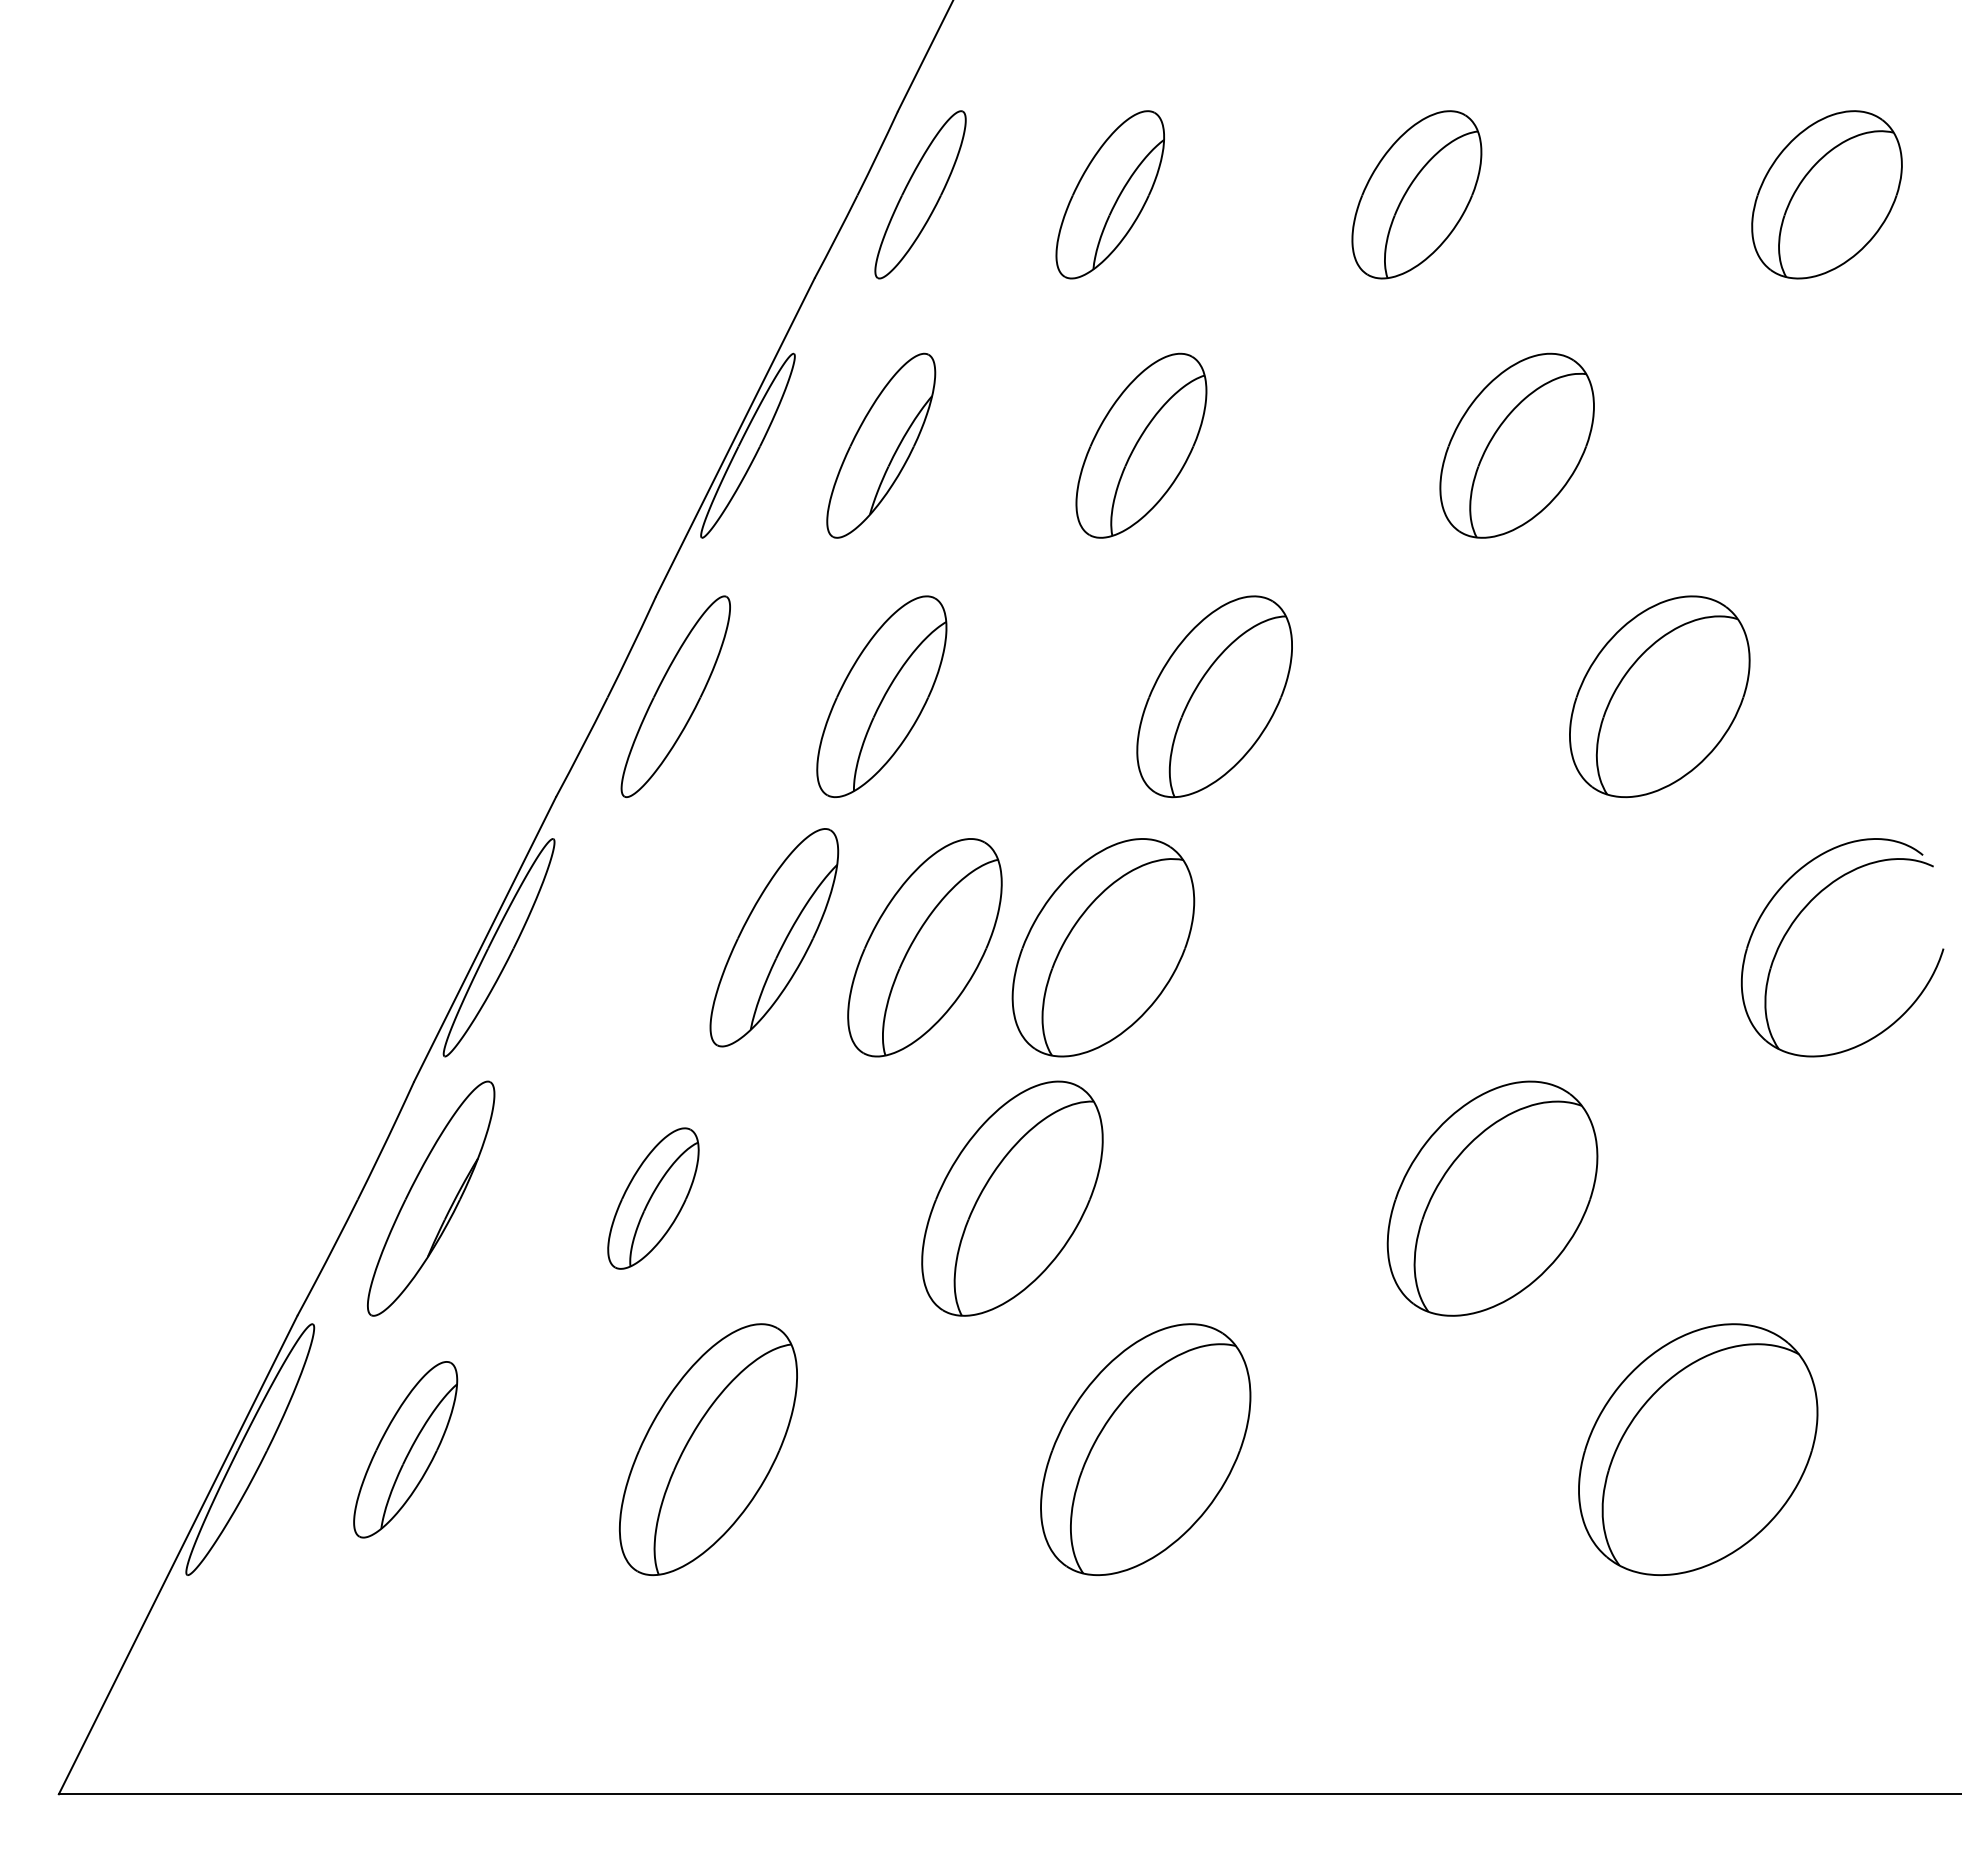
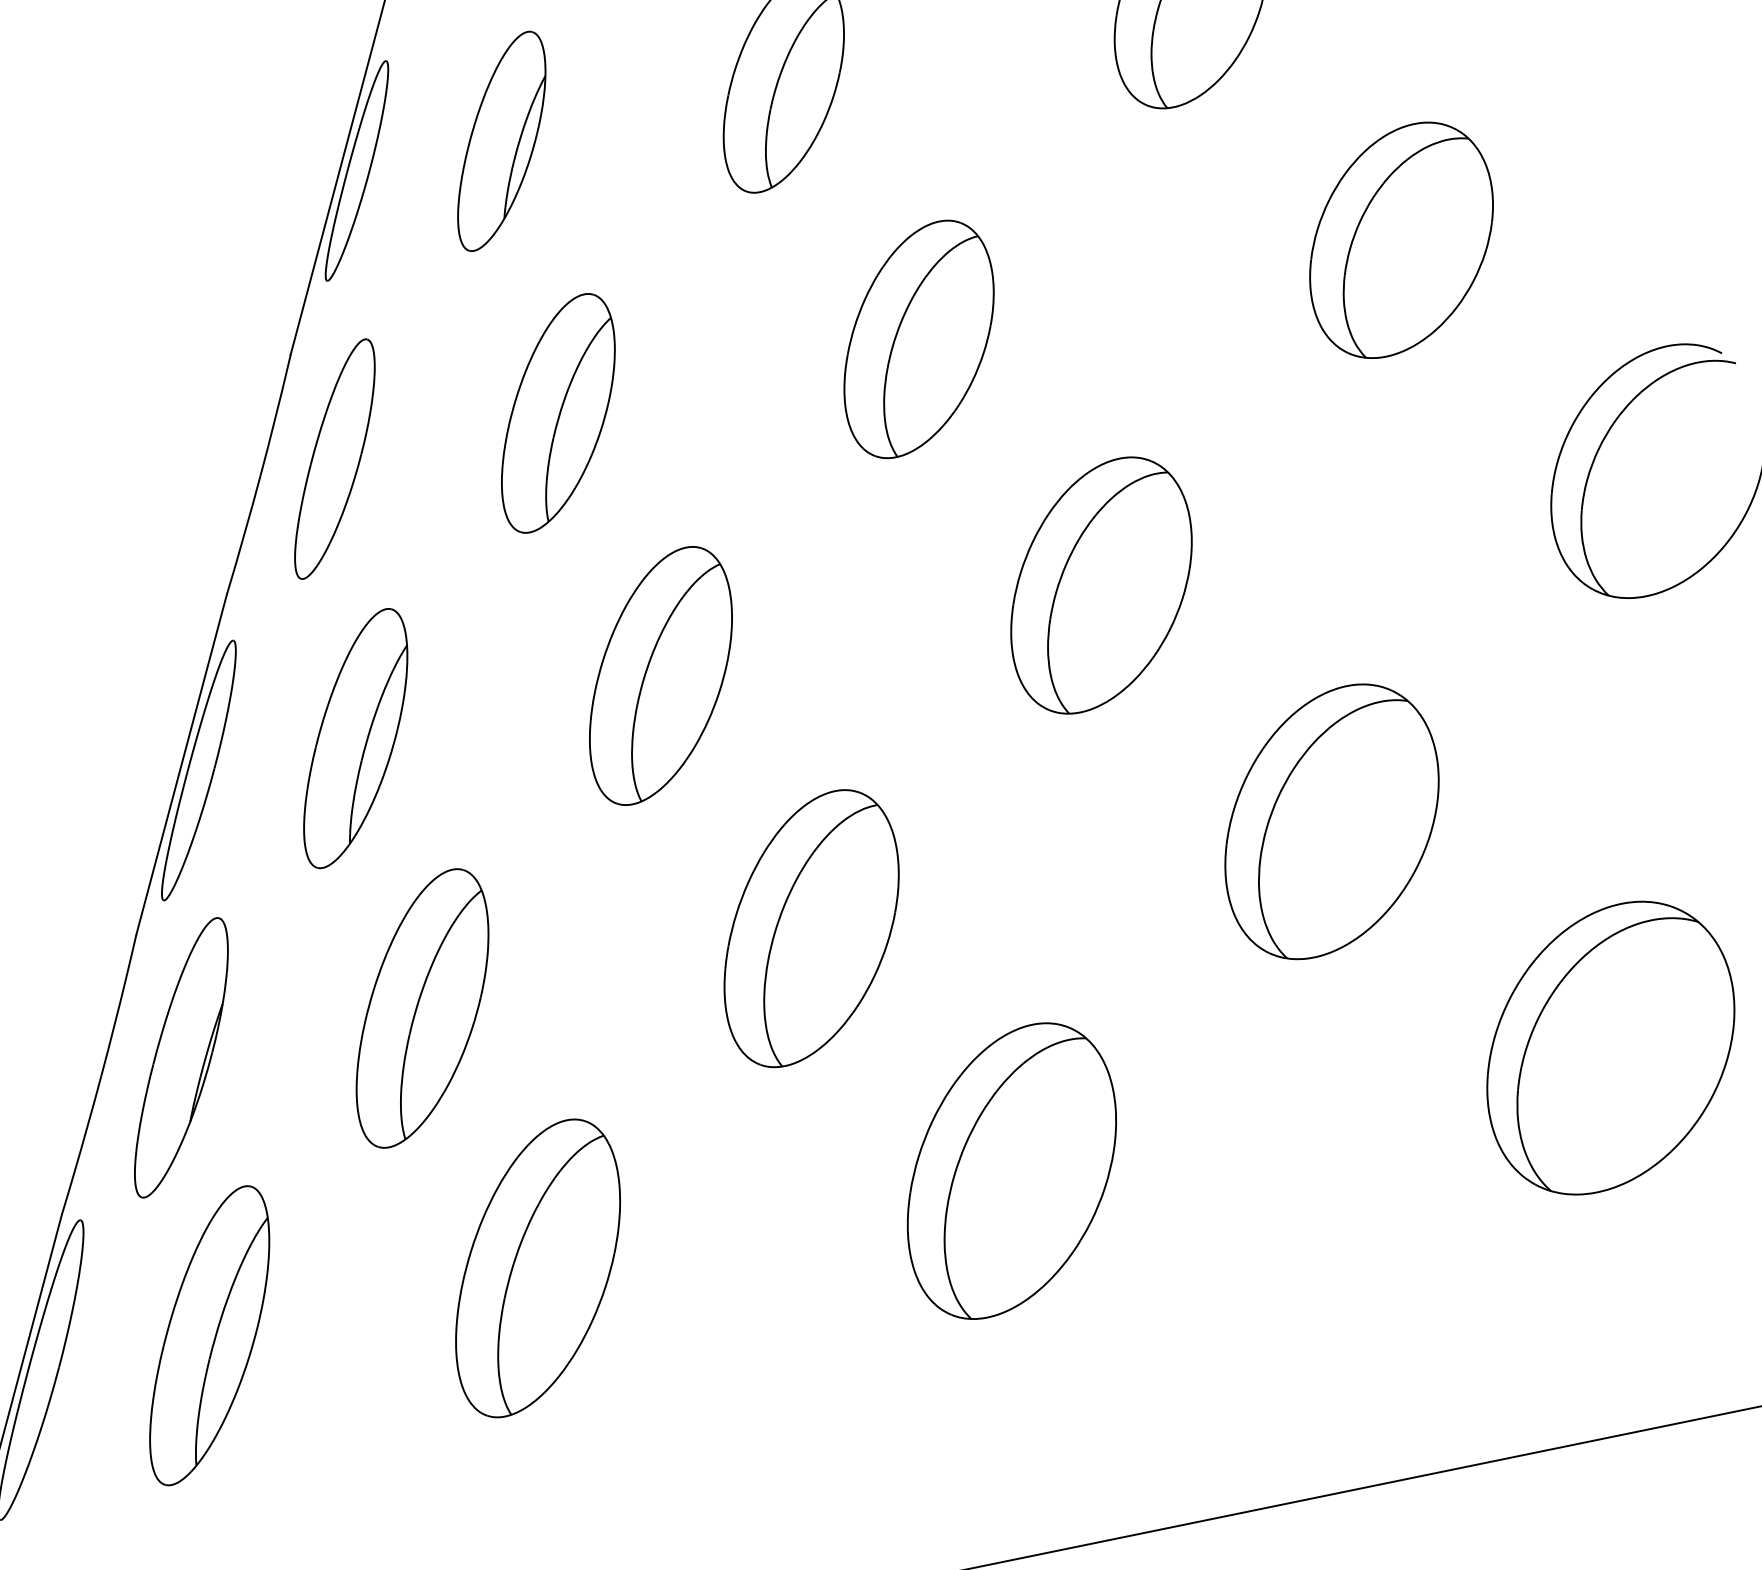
part: (774, 937) -> (355, 738), moved
part: (1103, 947) -> (1101, 585), moved
part: (653, 1198) -> (421, 1008), size x1.67
part: (405, 1449) -> (208, 1335), size x1.43

